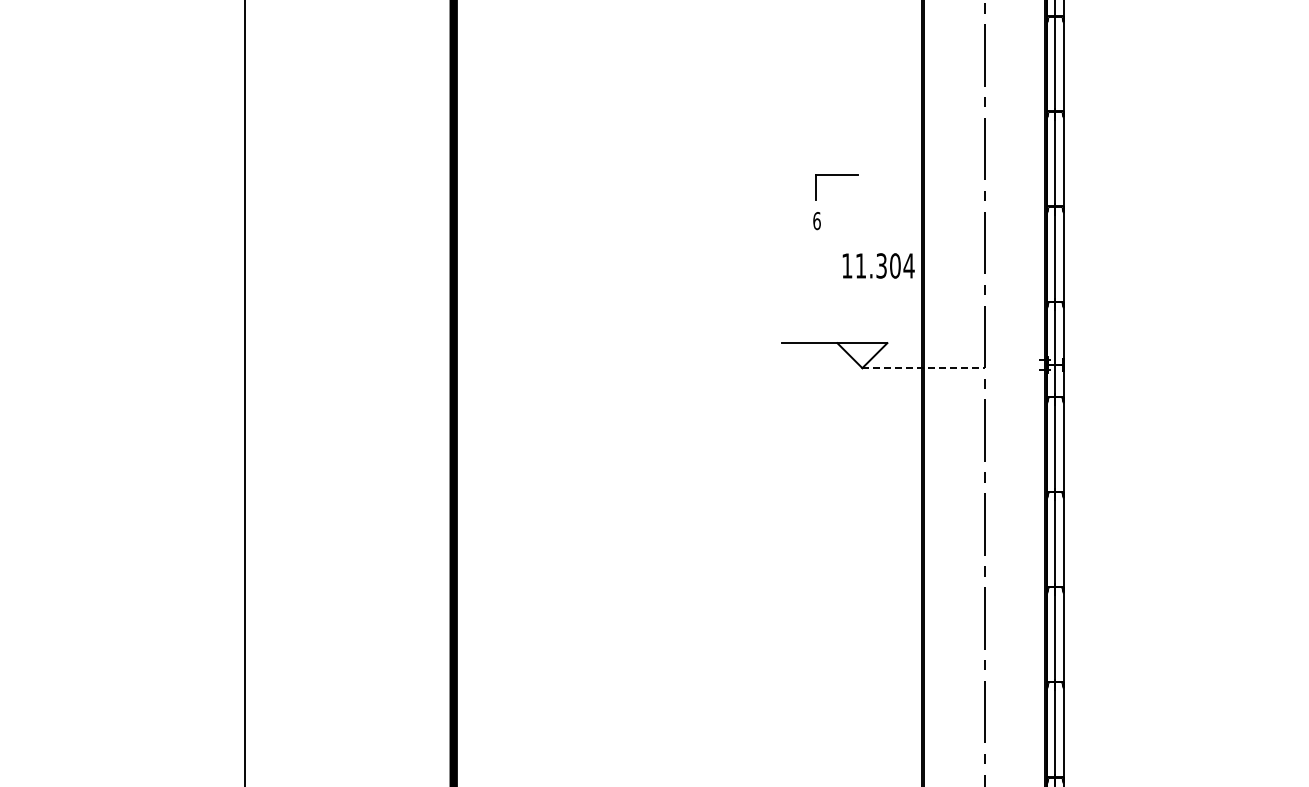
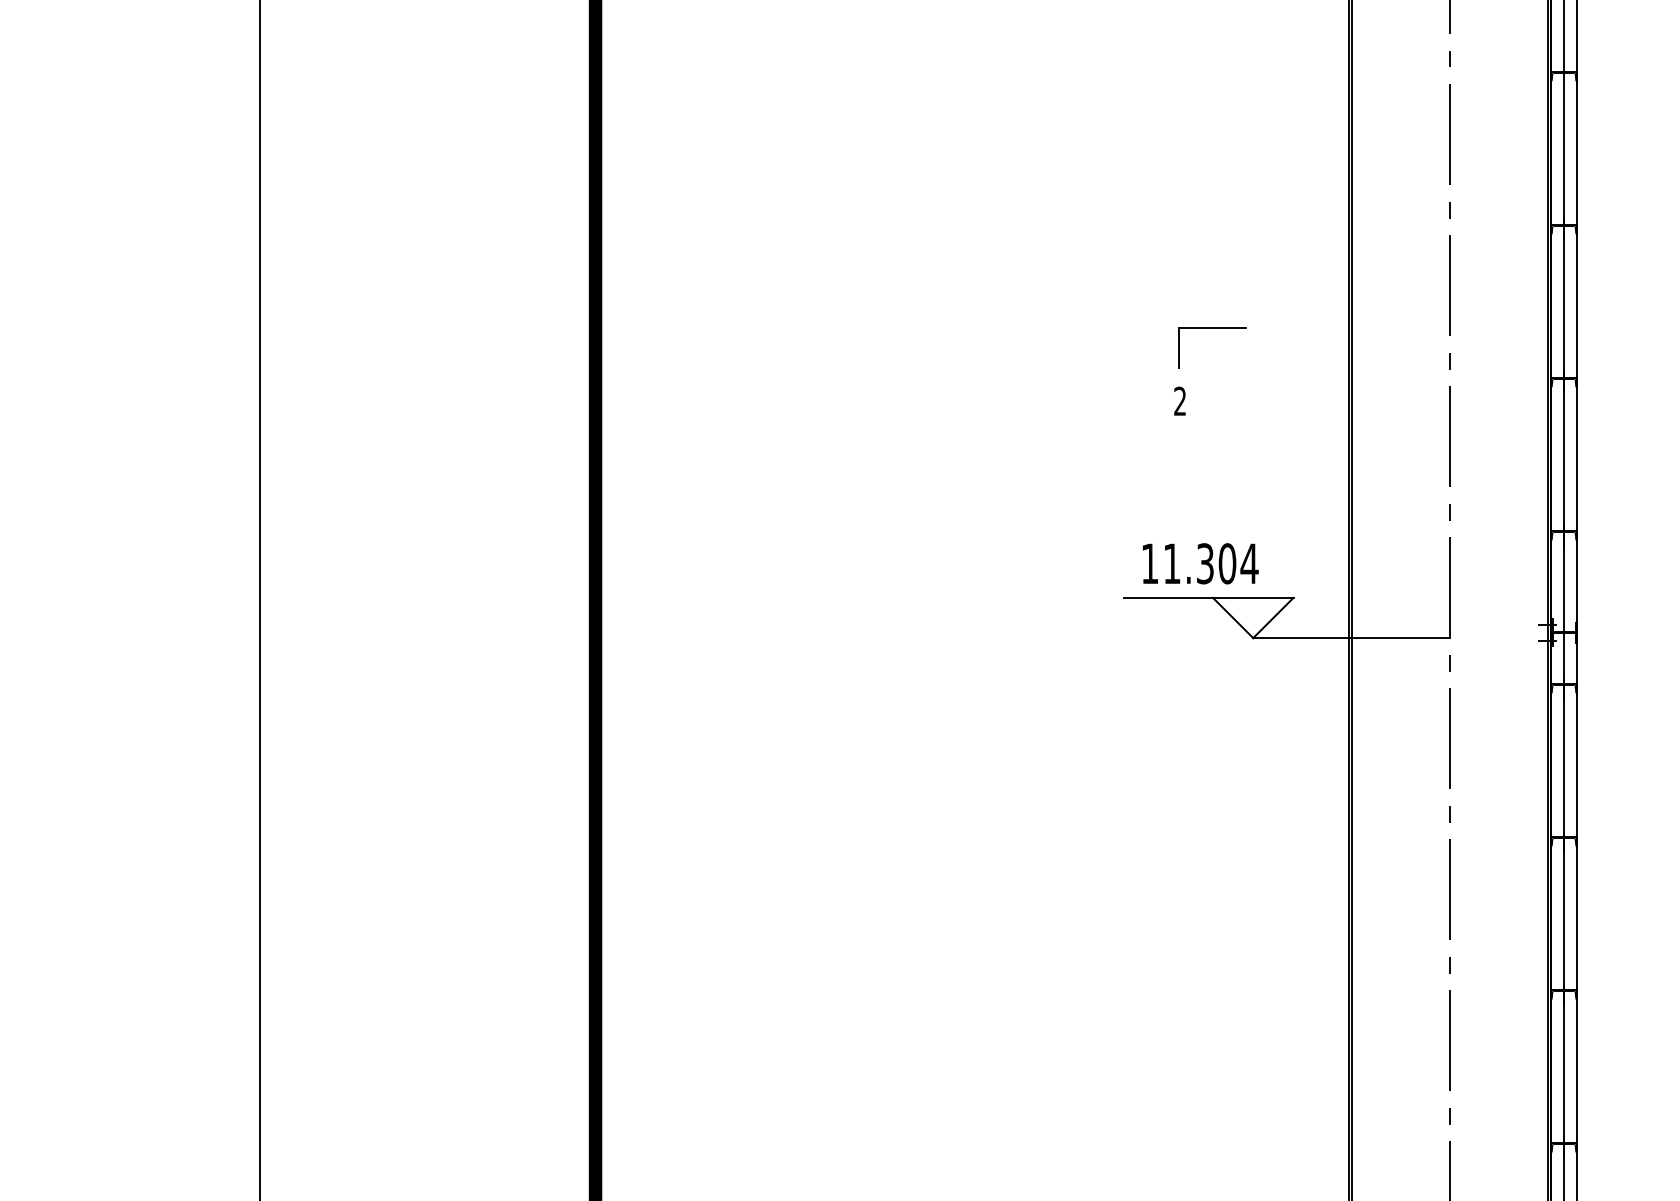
text: (816, 220) -> (1179, 400), 6 -> 2
text: (878, 265) -> (1200, 563), moved
line: (923, 368) -> (1351, 638), dashed -> solid

